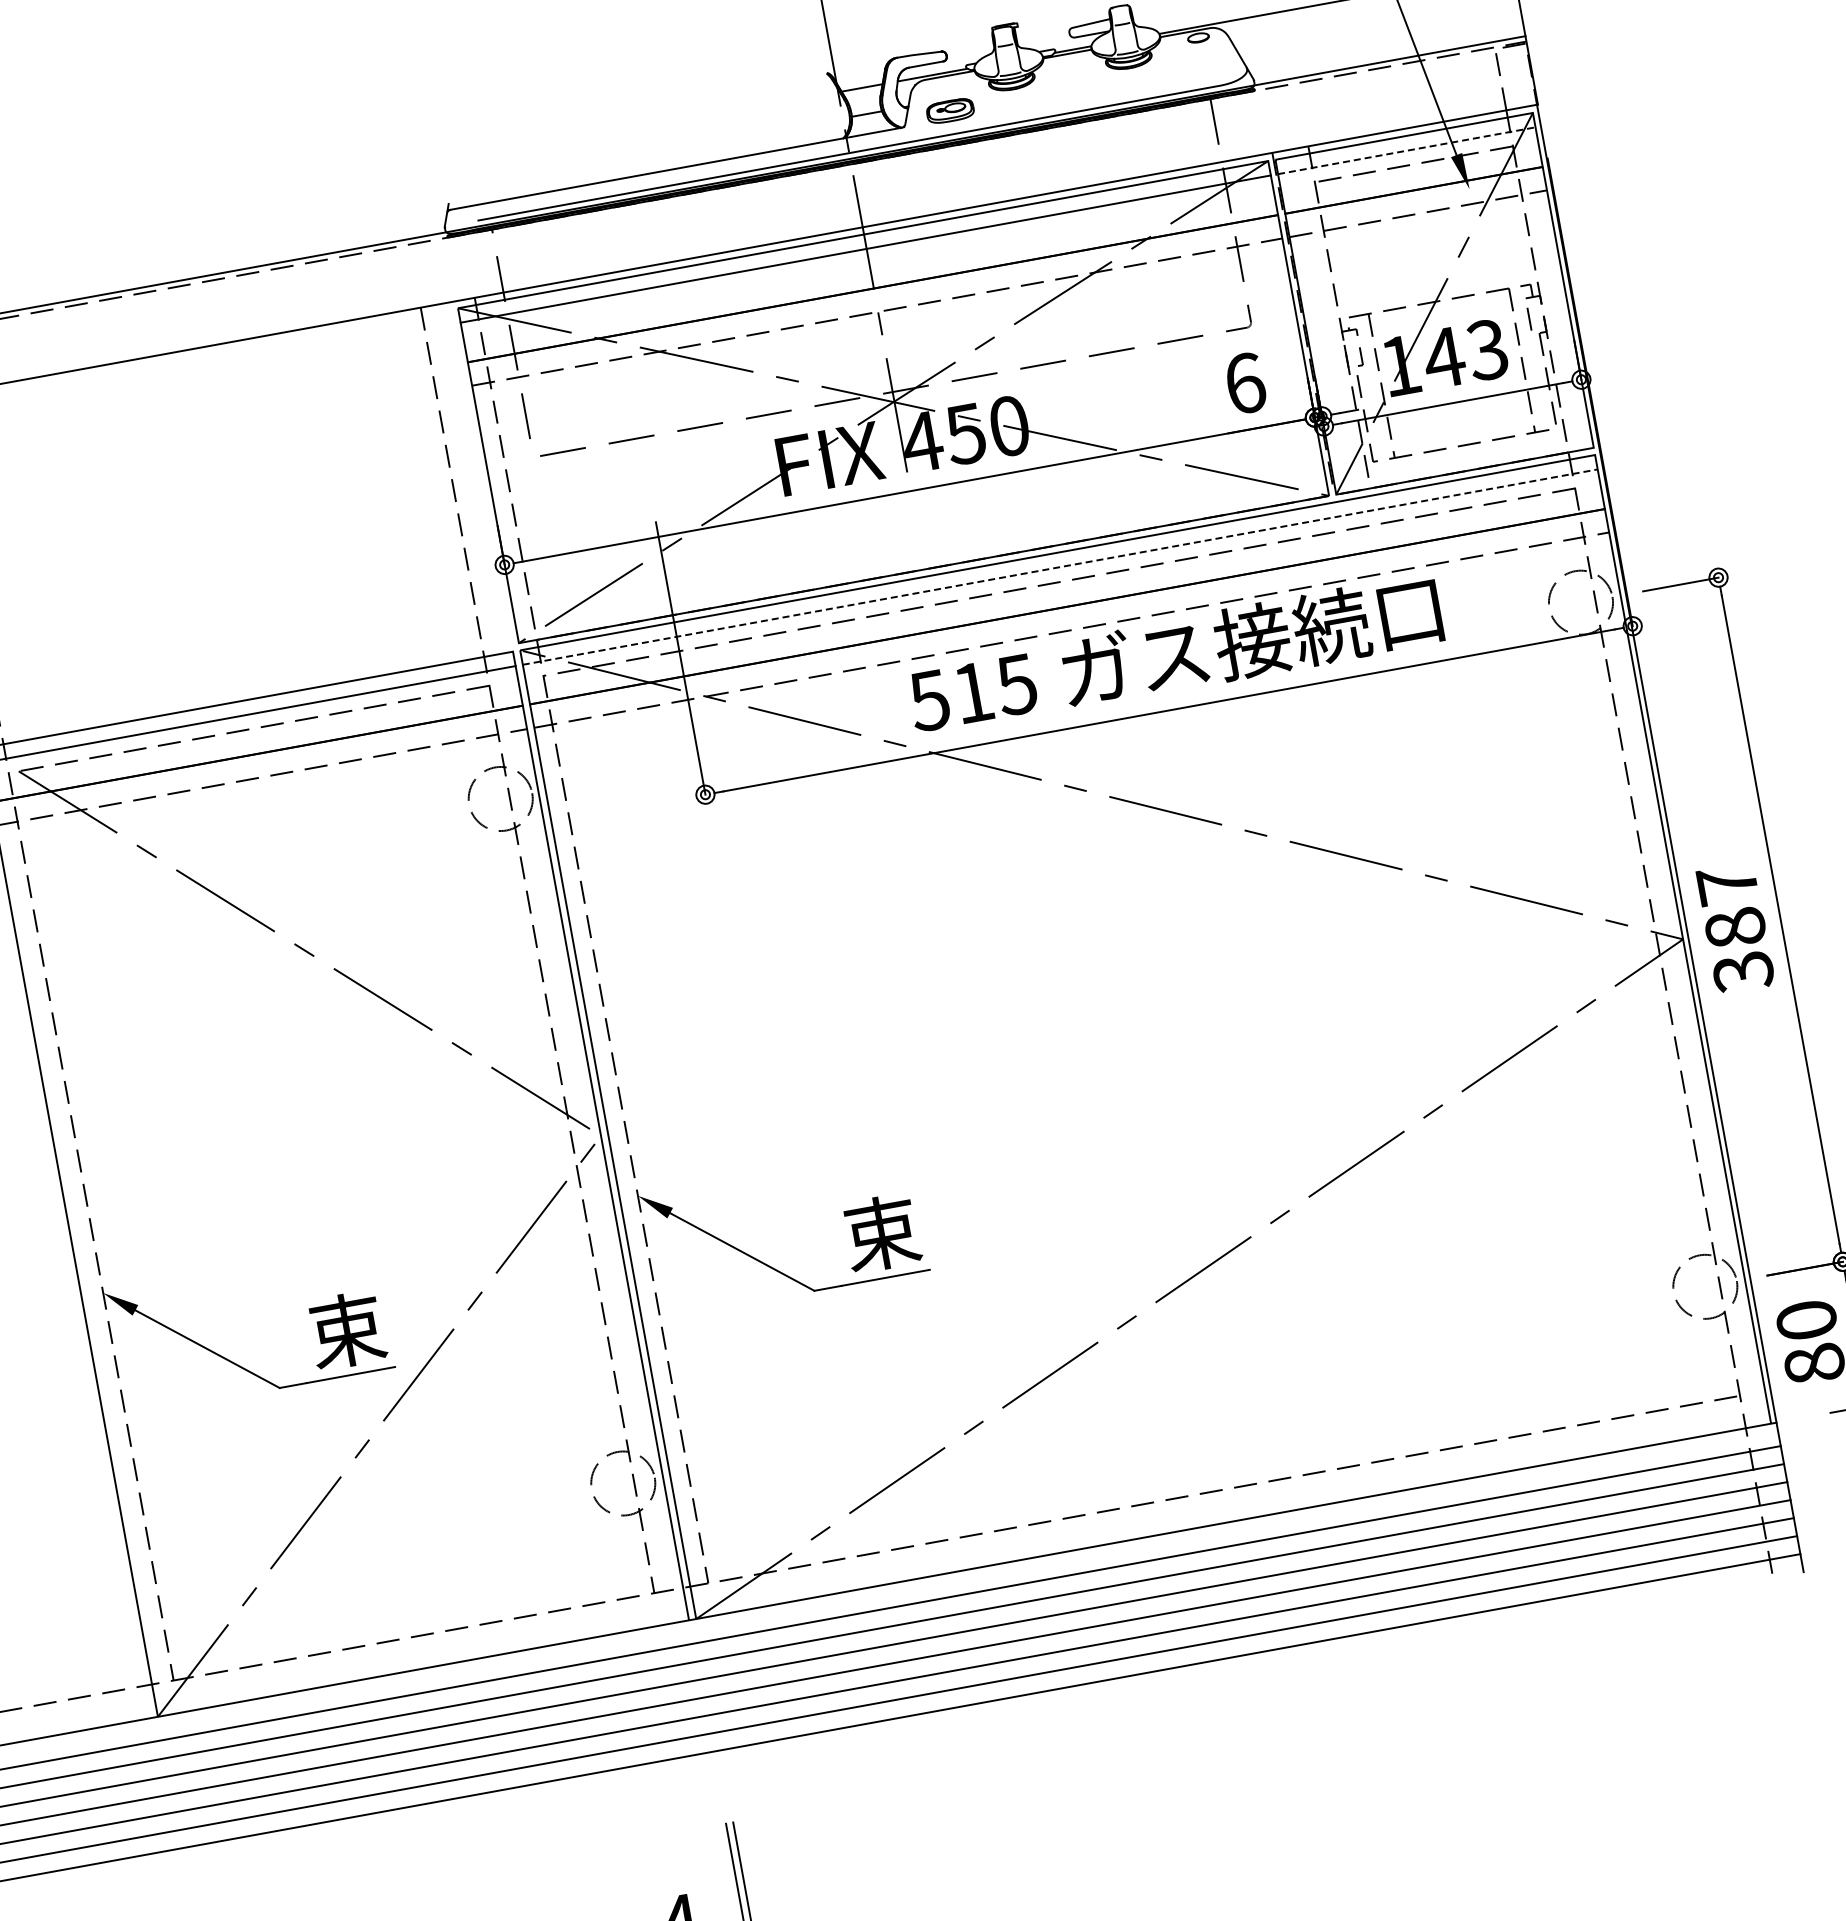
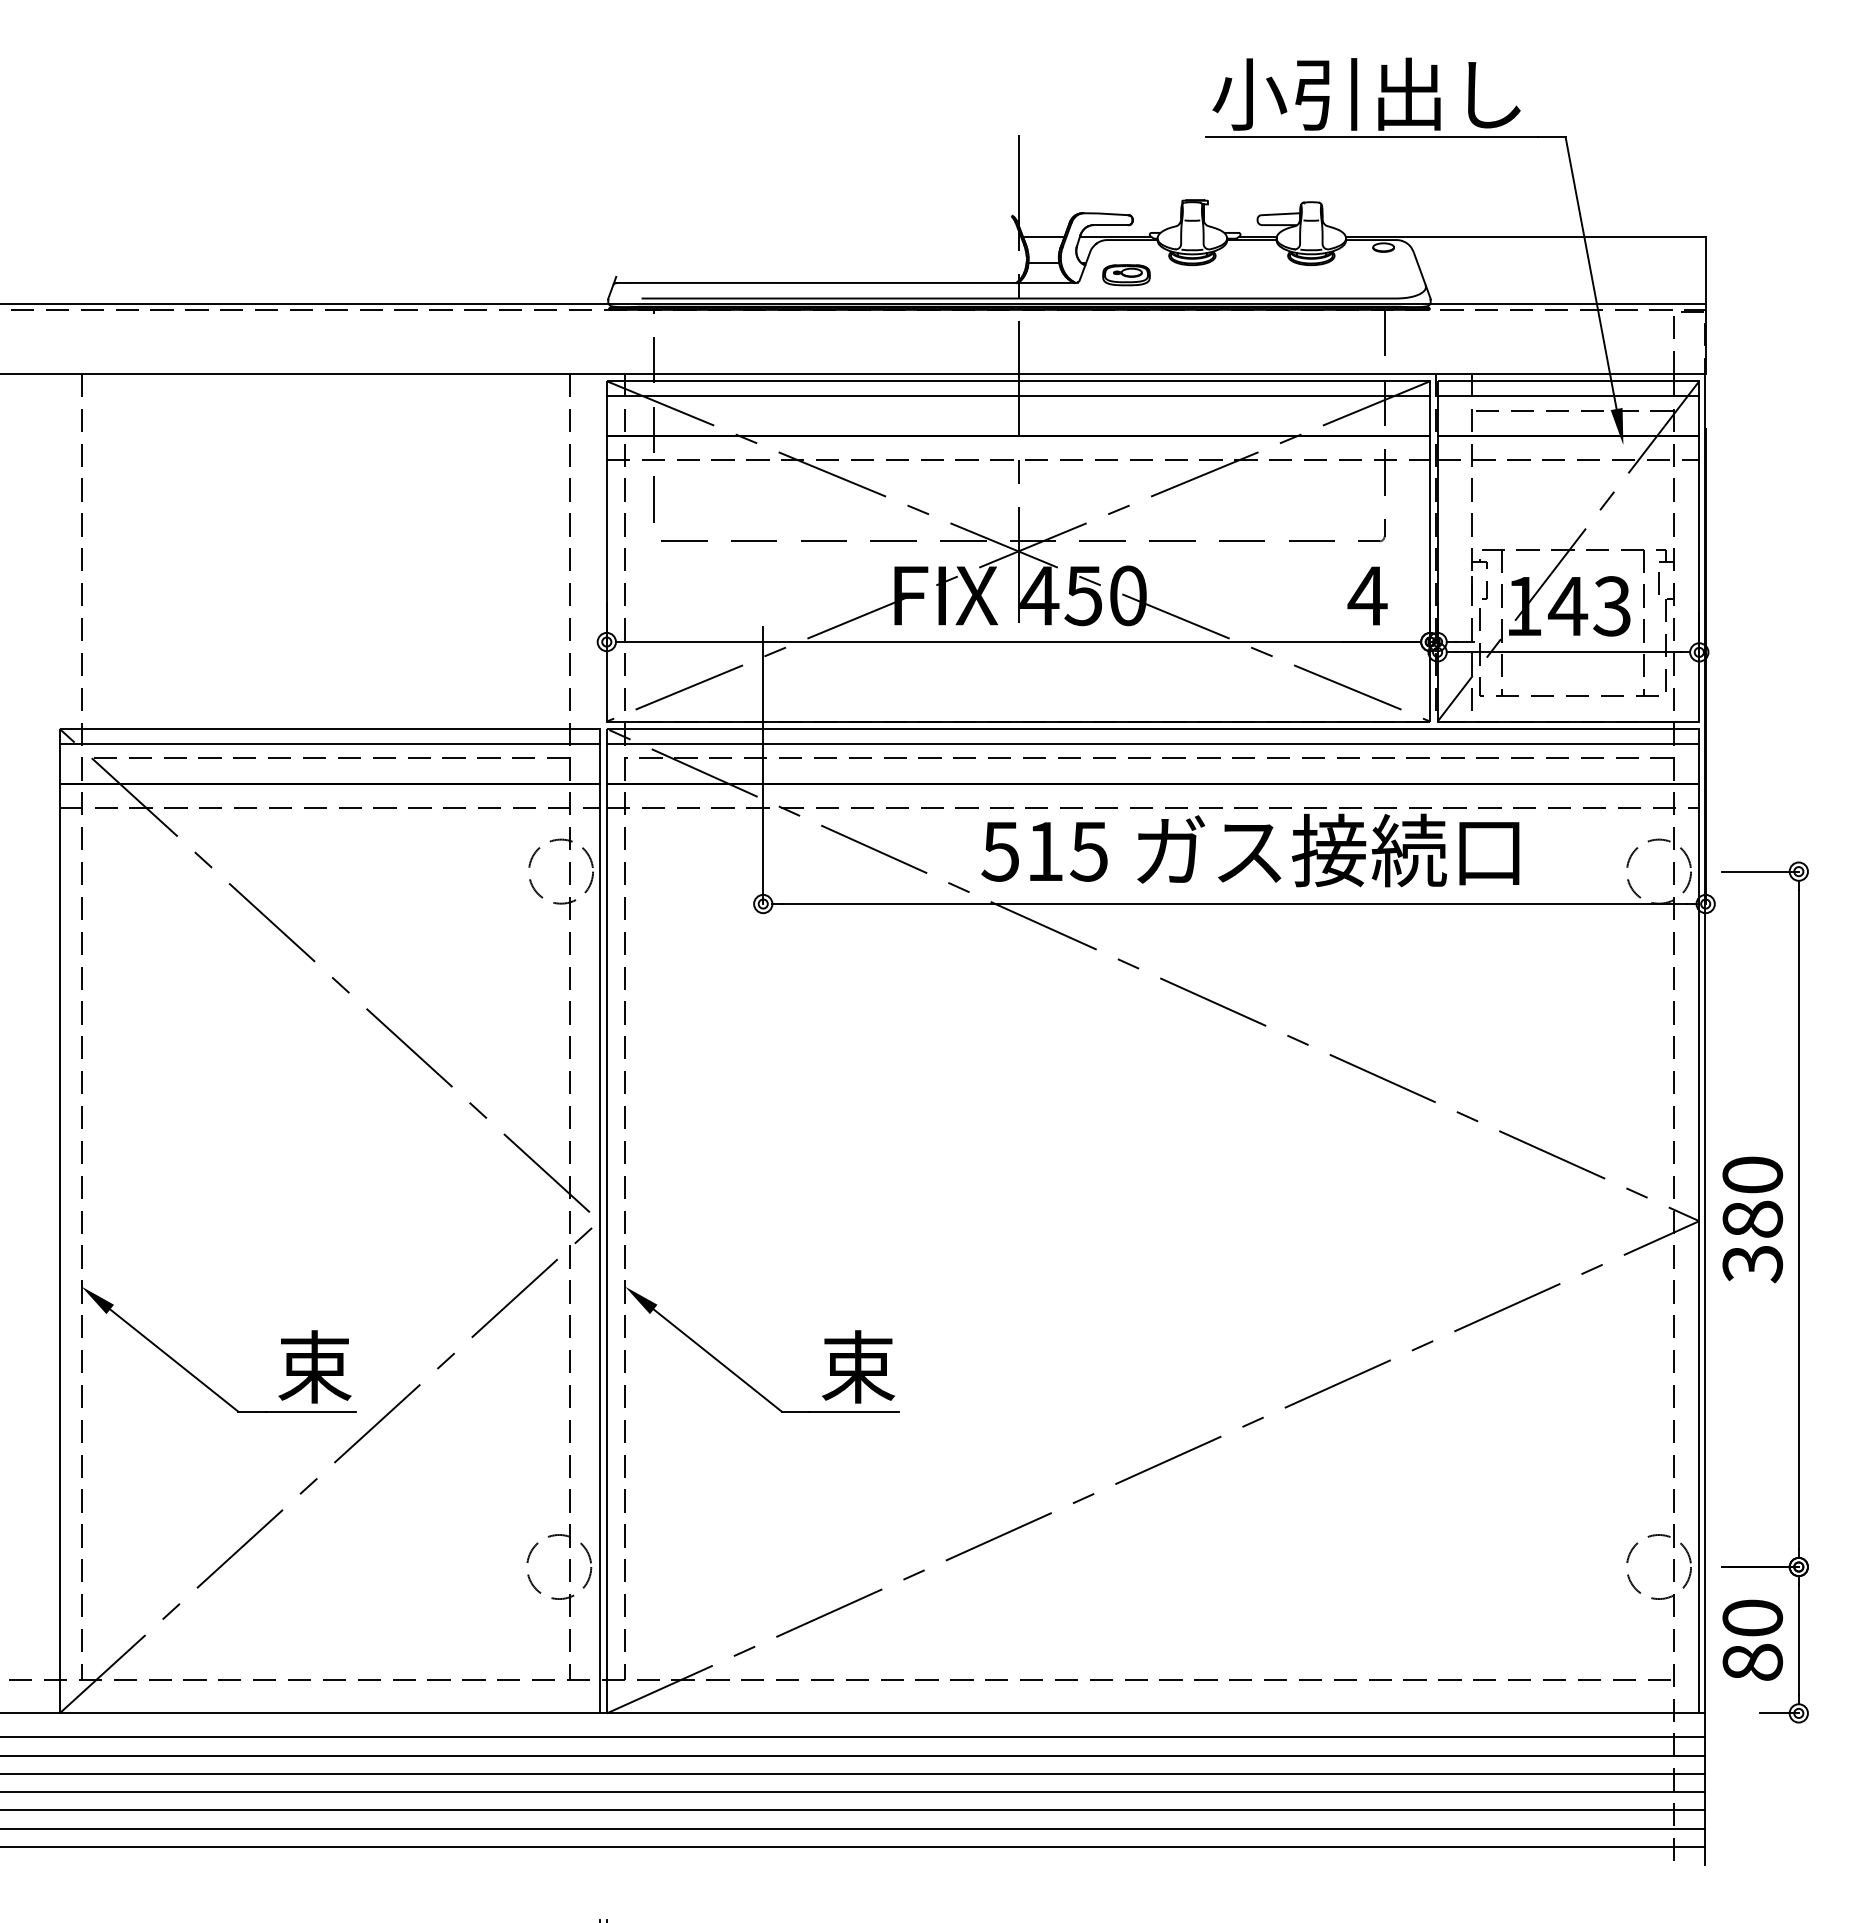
line: (1406, 150) -> (1568, 395), dashed -> solid
text: (1244, 383) -> (1367, 595), 6 -> 4
line: (1060, 566) -> (1153, 743), dashed -> solid
text: (1727, 883) -> (1752, 1174), 387 -> 380

